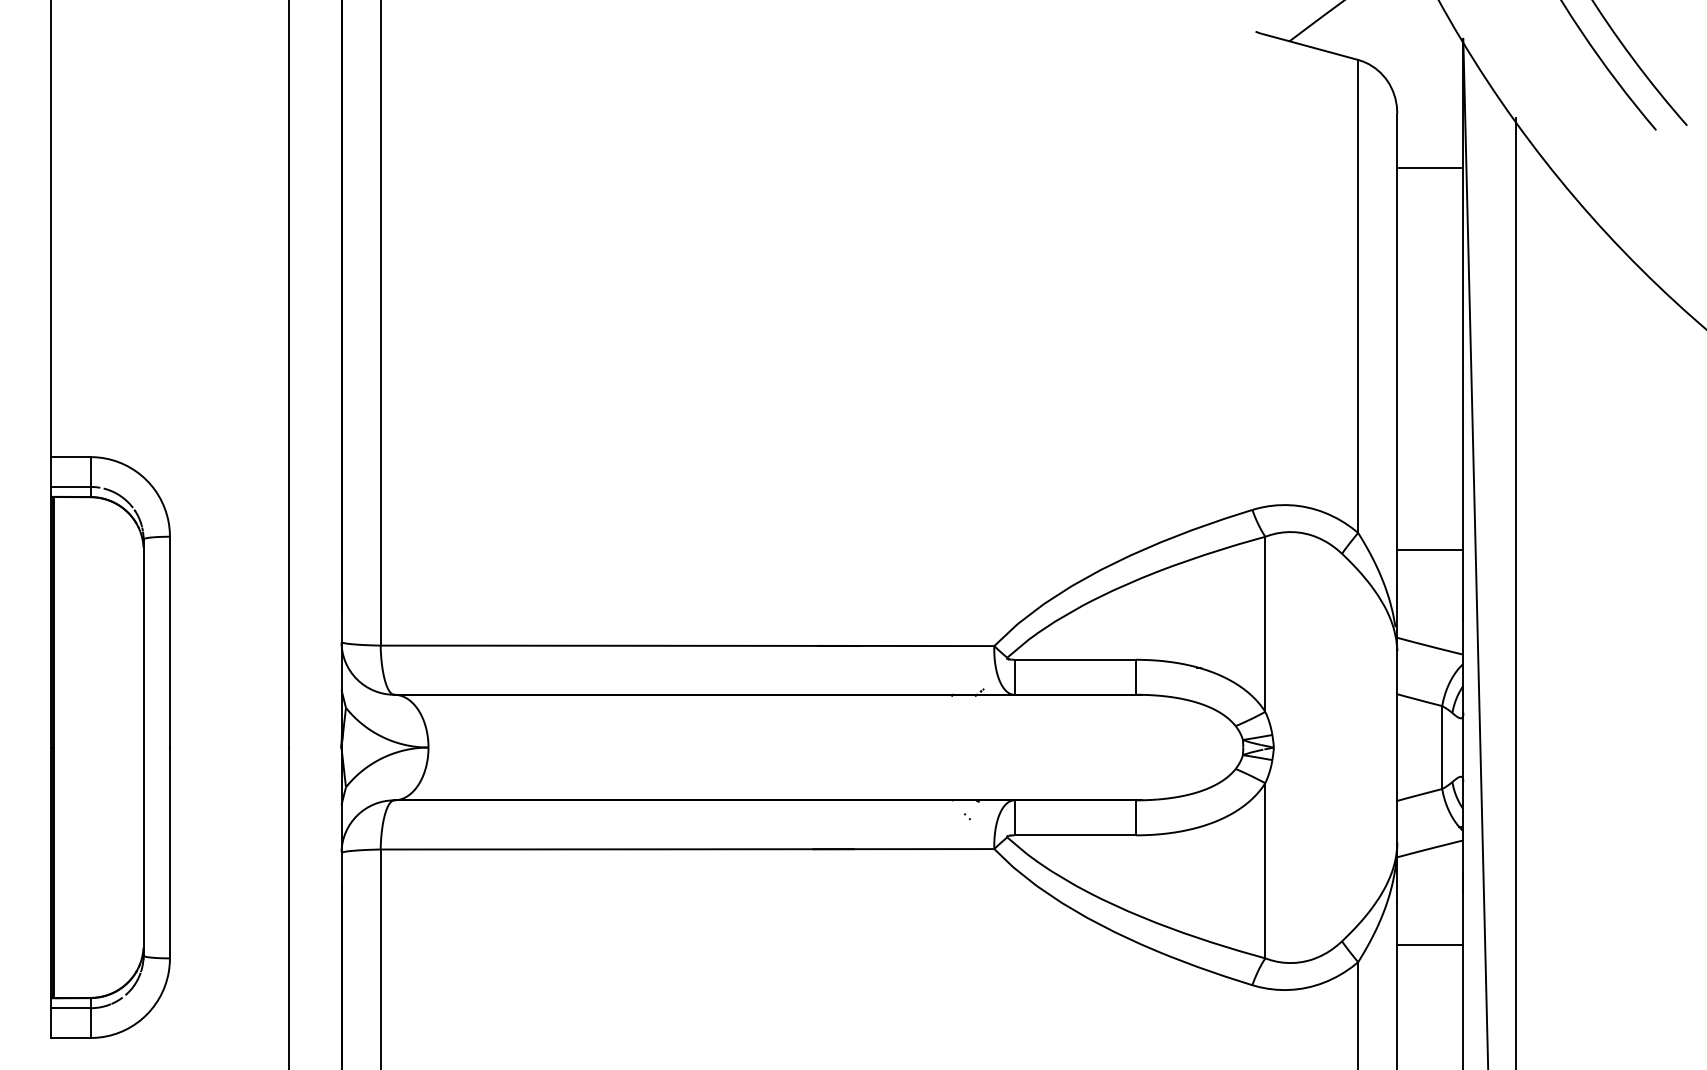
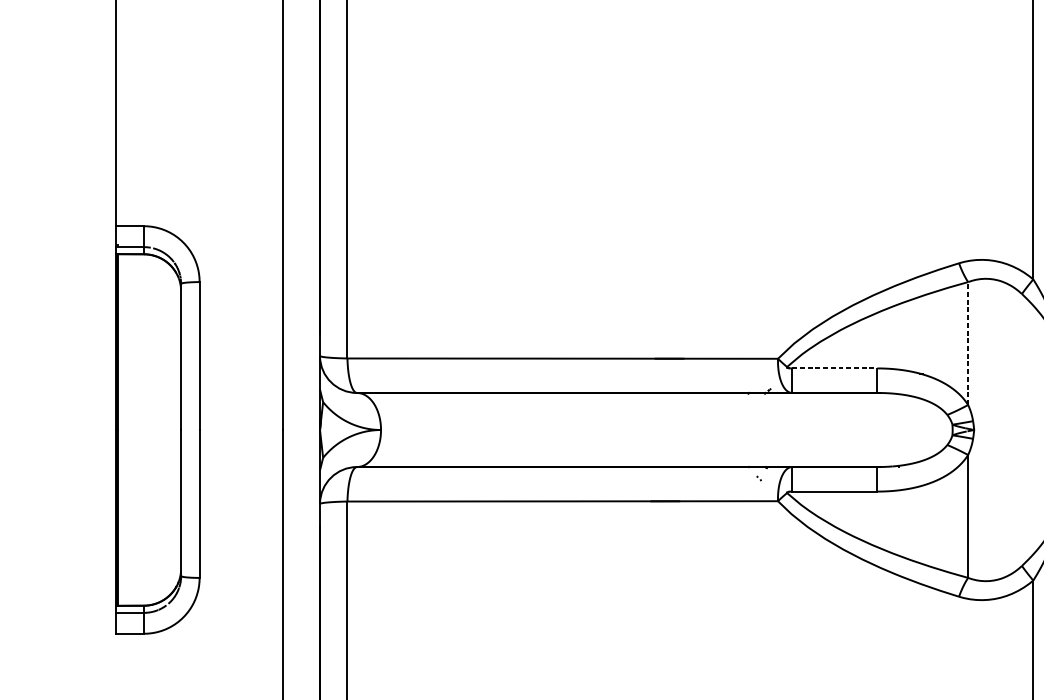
line: (1265, 624) -> (968, 343), solid -> dashed
line: (1075, 659) -> (834, 368), solid -> dashed

